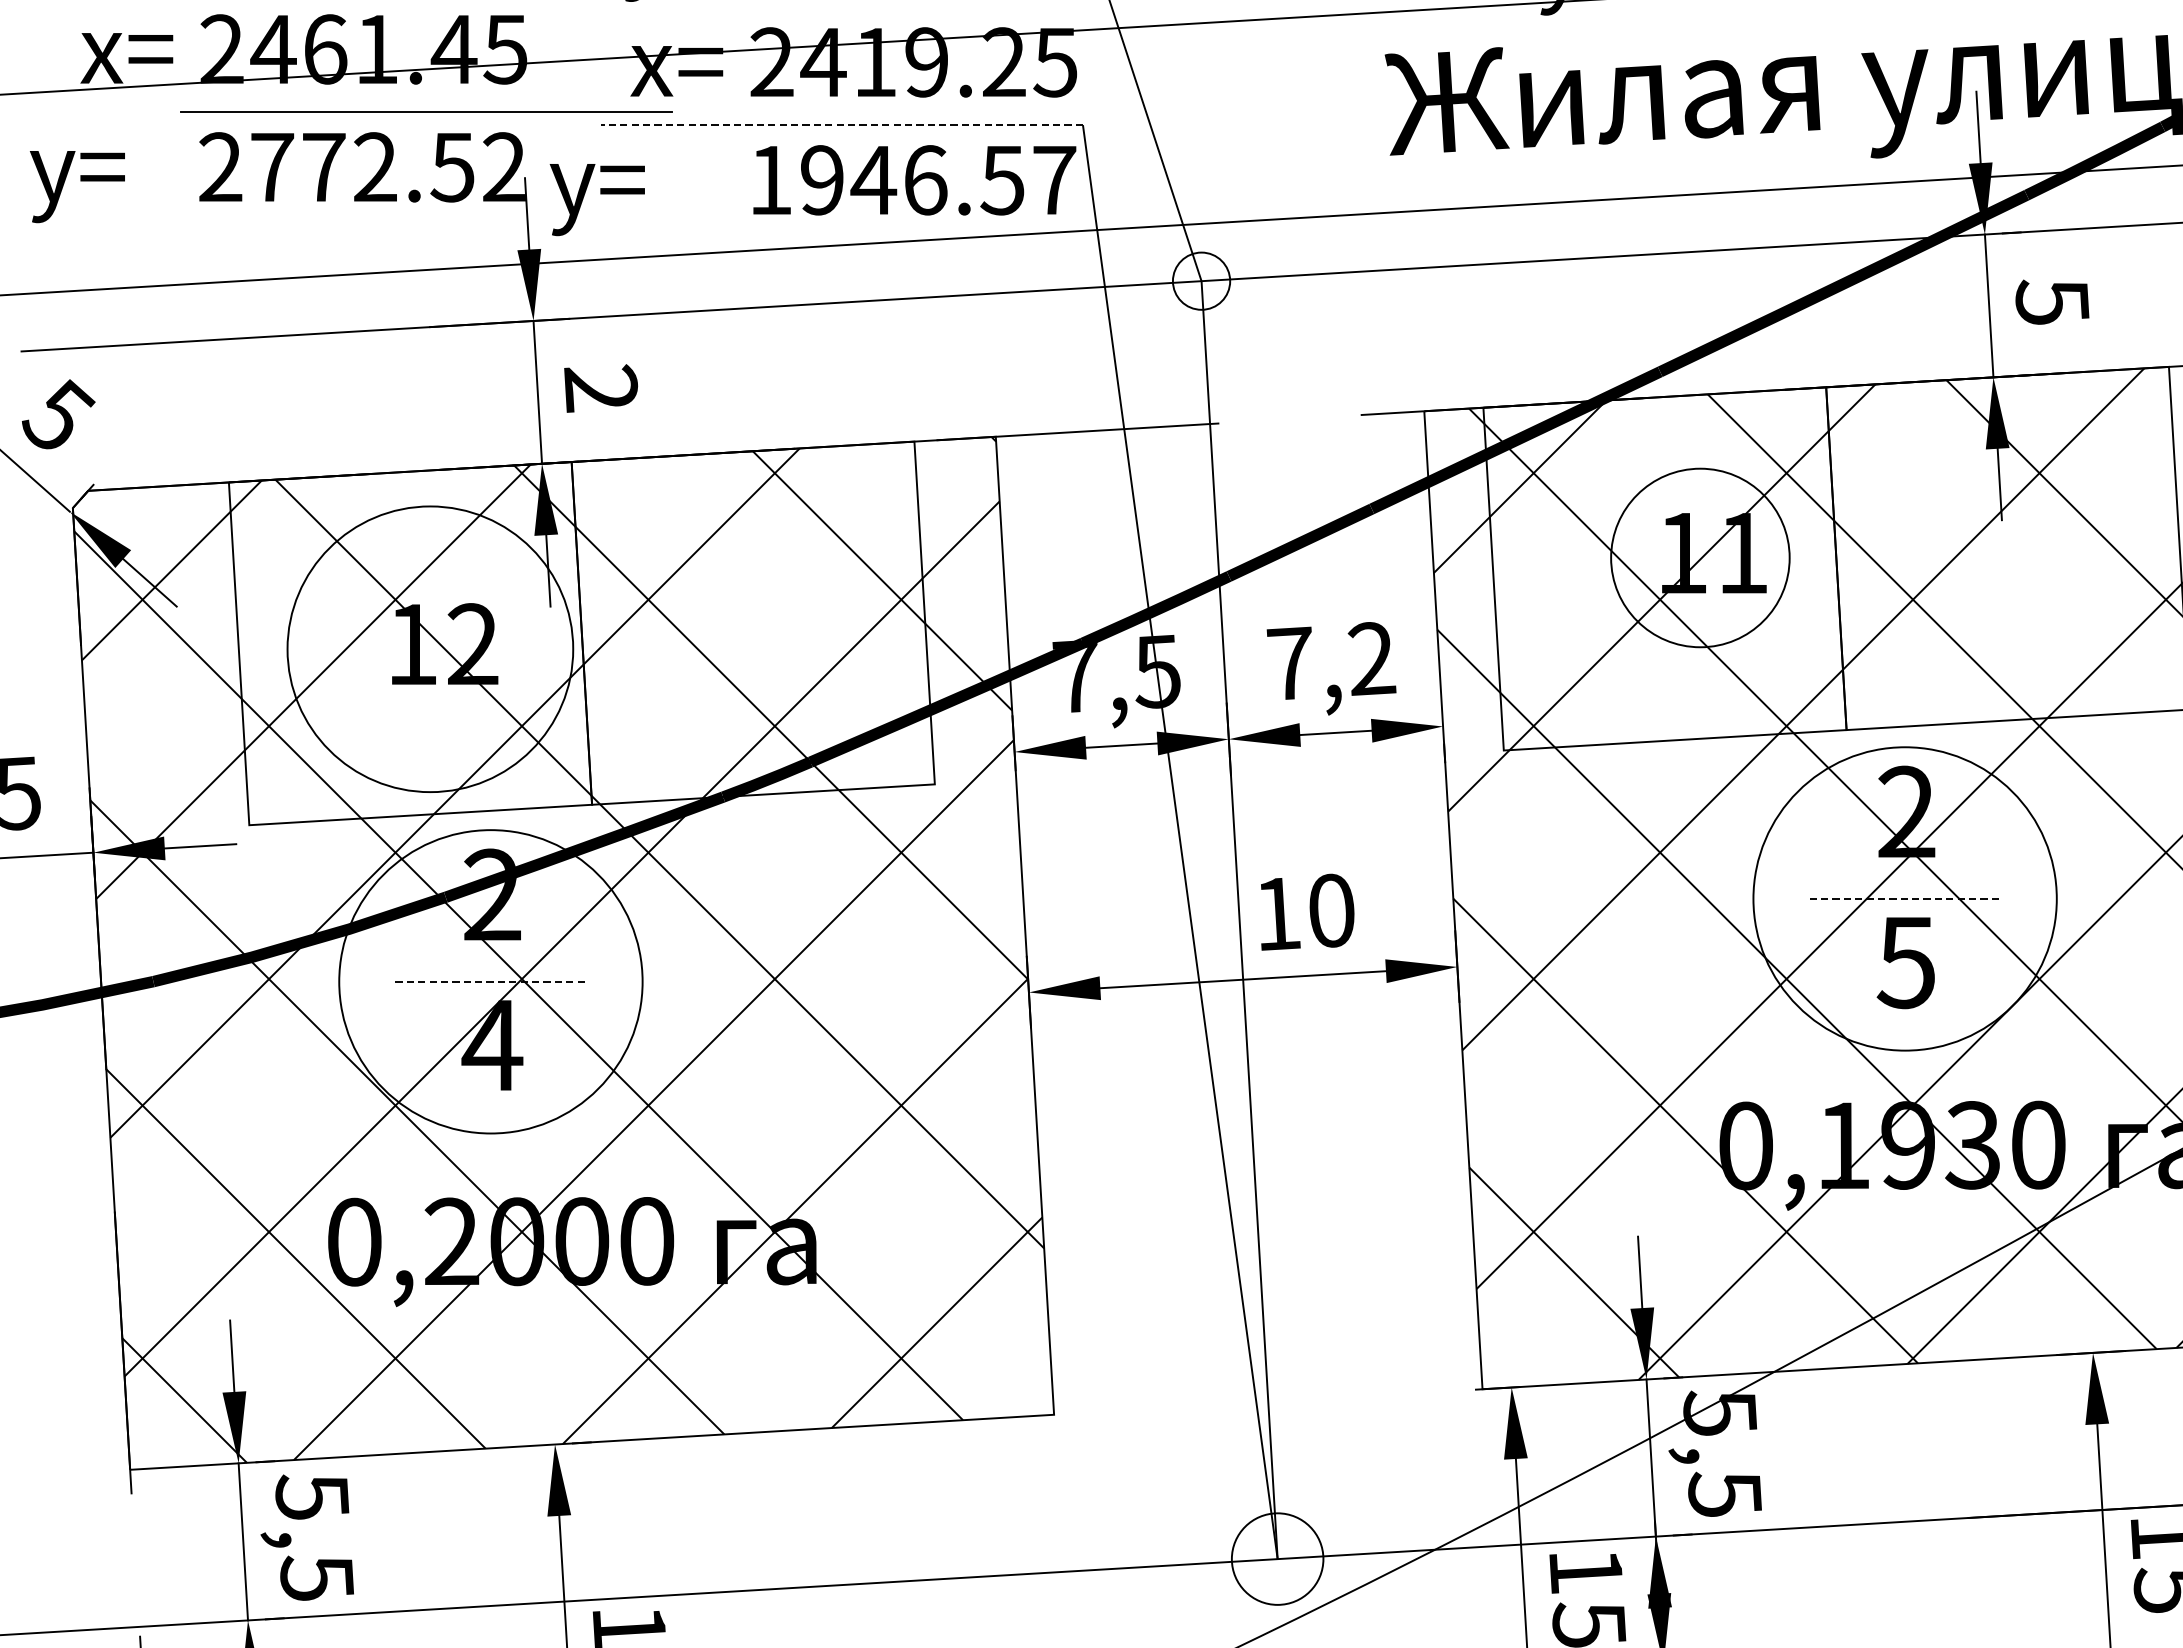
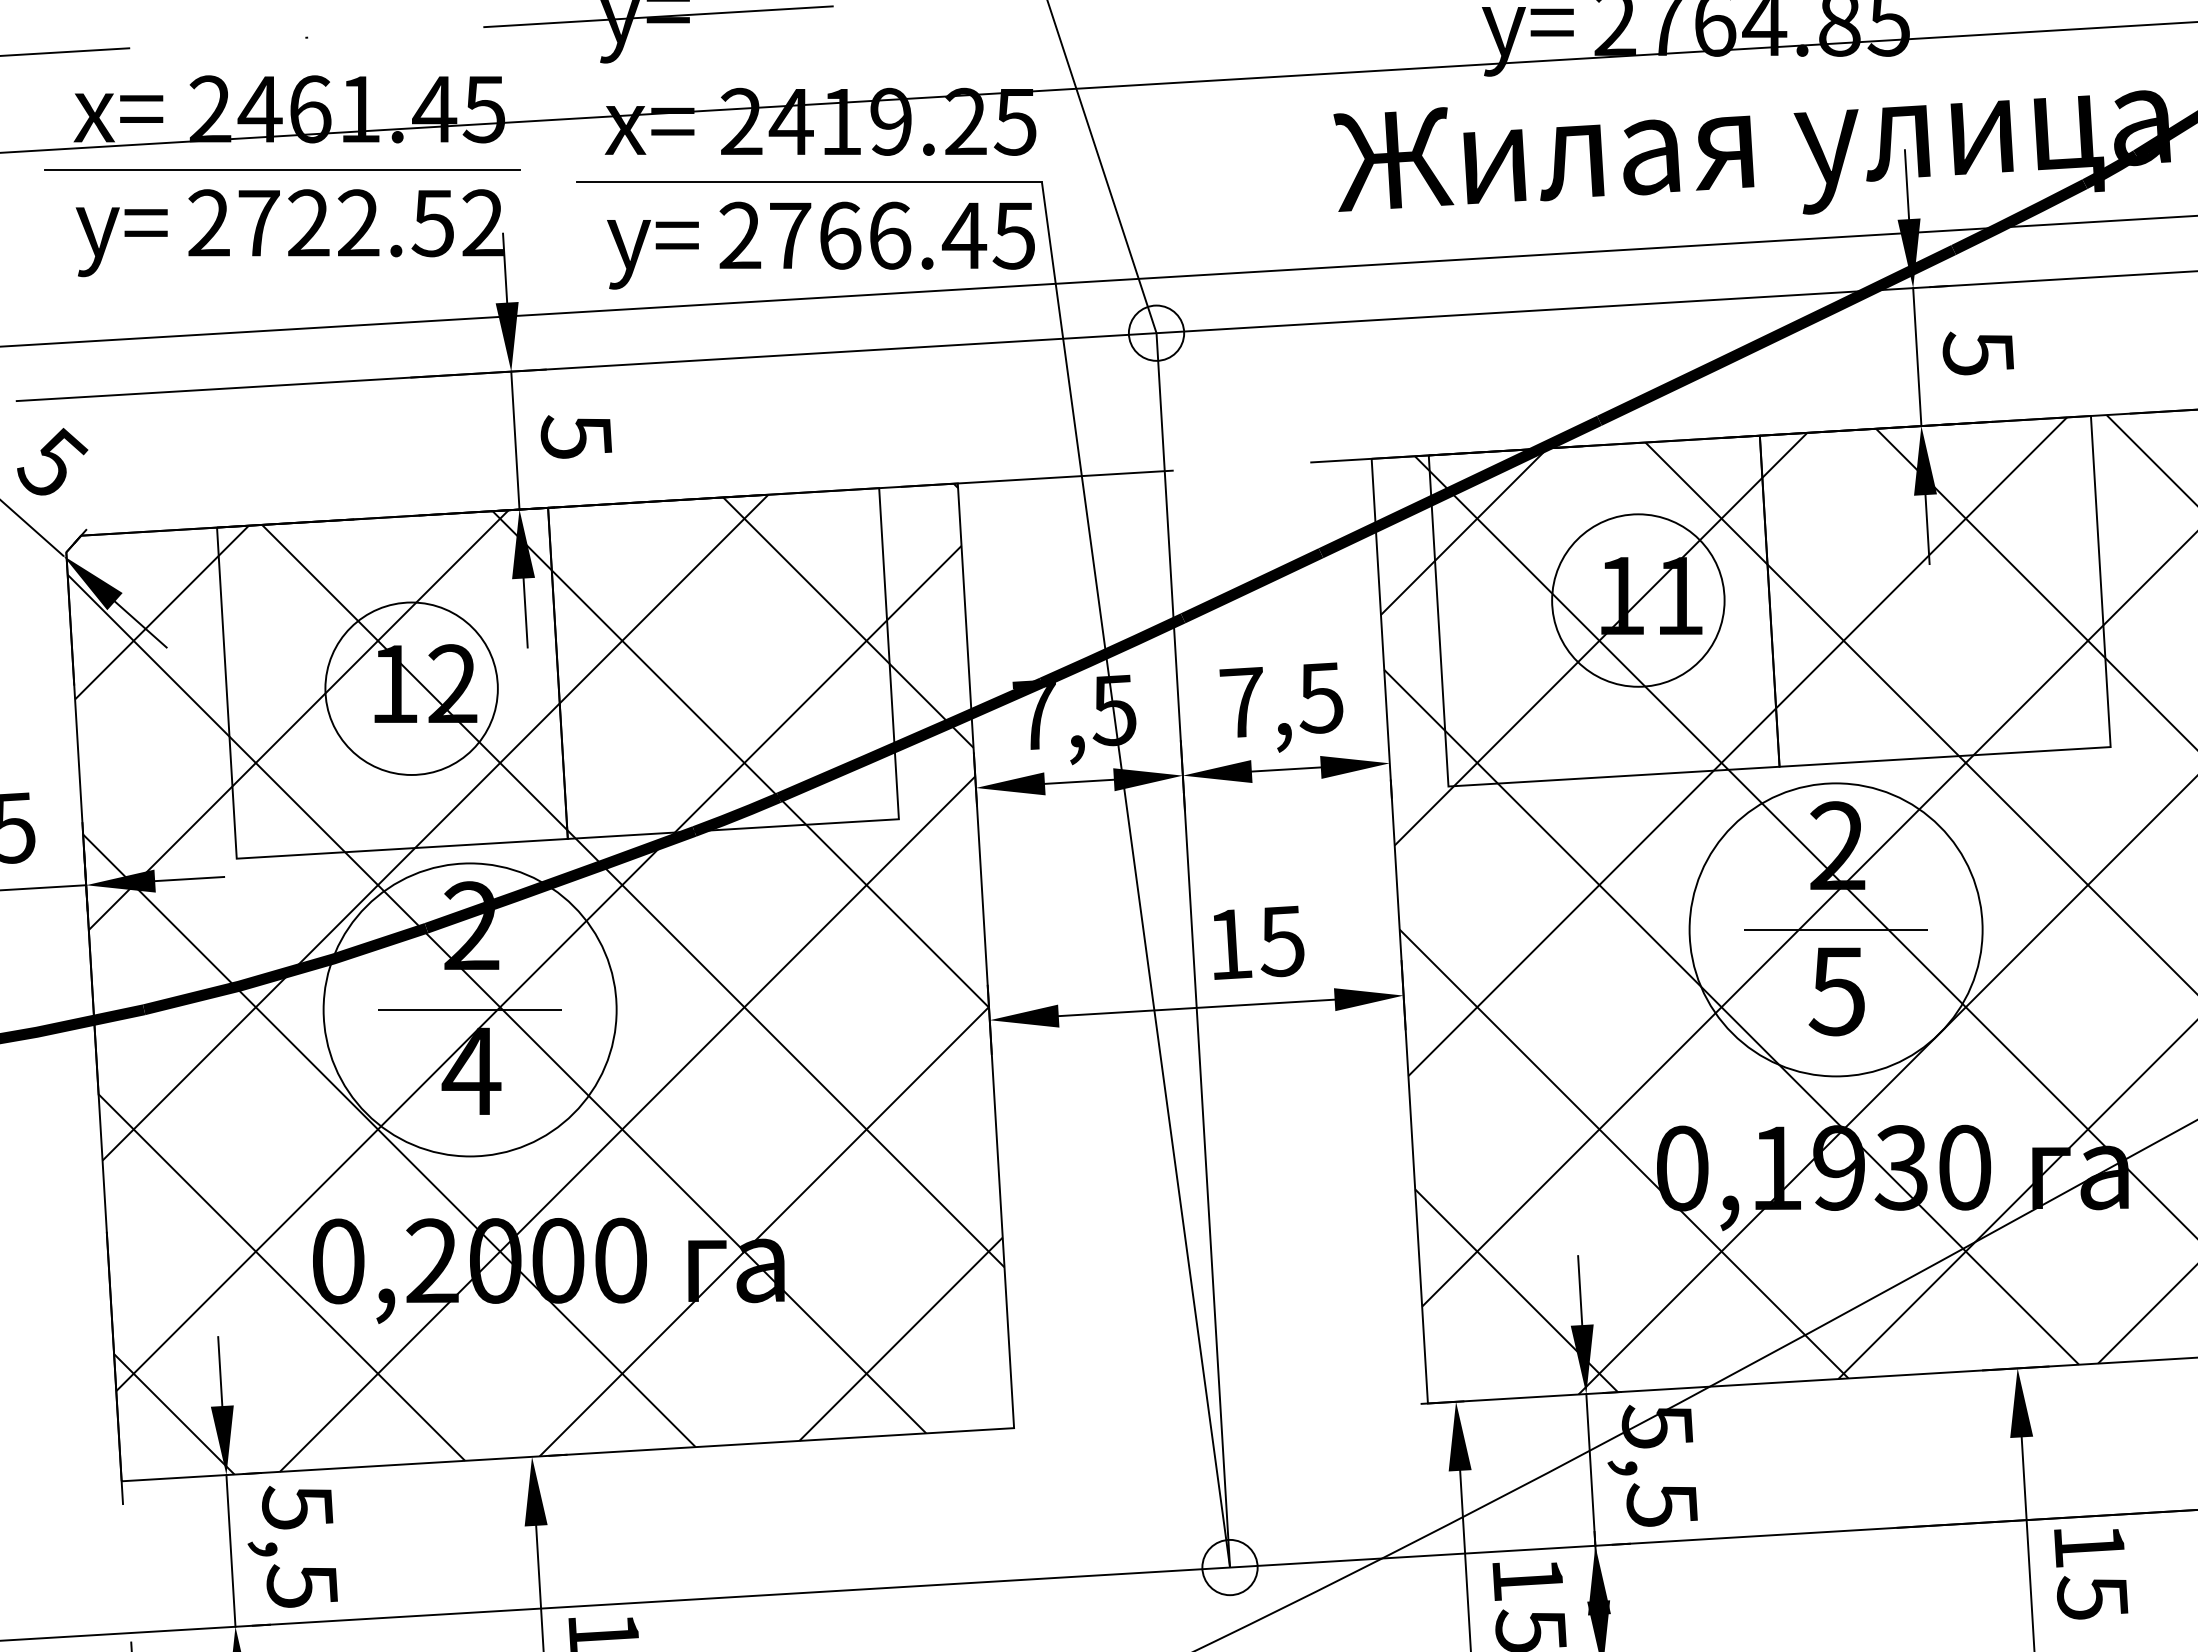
line: (426, 111) -> (282, 169), moved
line: (842, 125) -> (809, 182), dashed -> solid
text: (323, 166) -> (308, 222), 2772.52 -> 2722.52
text: (912, 180) -> (877, 235), 1946.57 -> 2766.45
text: (77, 187) -> (121, 242), moved
text: (596, 199) -> (652, 254), moved
text: (601, 388) -> (576, 436), 2 -> 5
circle: (430, 649) -> (411, 688), size x0.62
text: (1371, 658) -> (1320, 697), 7,2 -> 7,5
line: (1905, 898) -> (1836, 929), dashed -> solid
text: (1331, 910) -> (1282, 941), 10 -> 15
line: (491, 981) -> (470, 1009), dashed -> solid
circle: (1277, 1559) -> (1229, 1567), size x0.62

